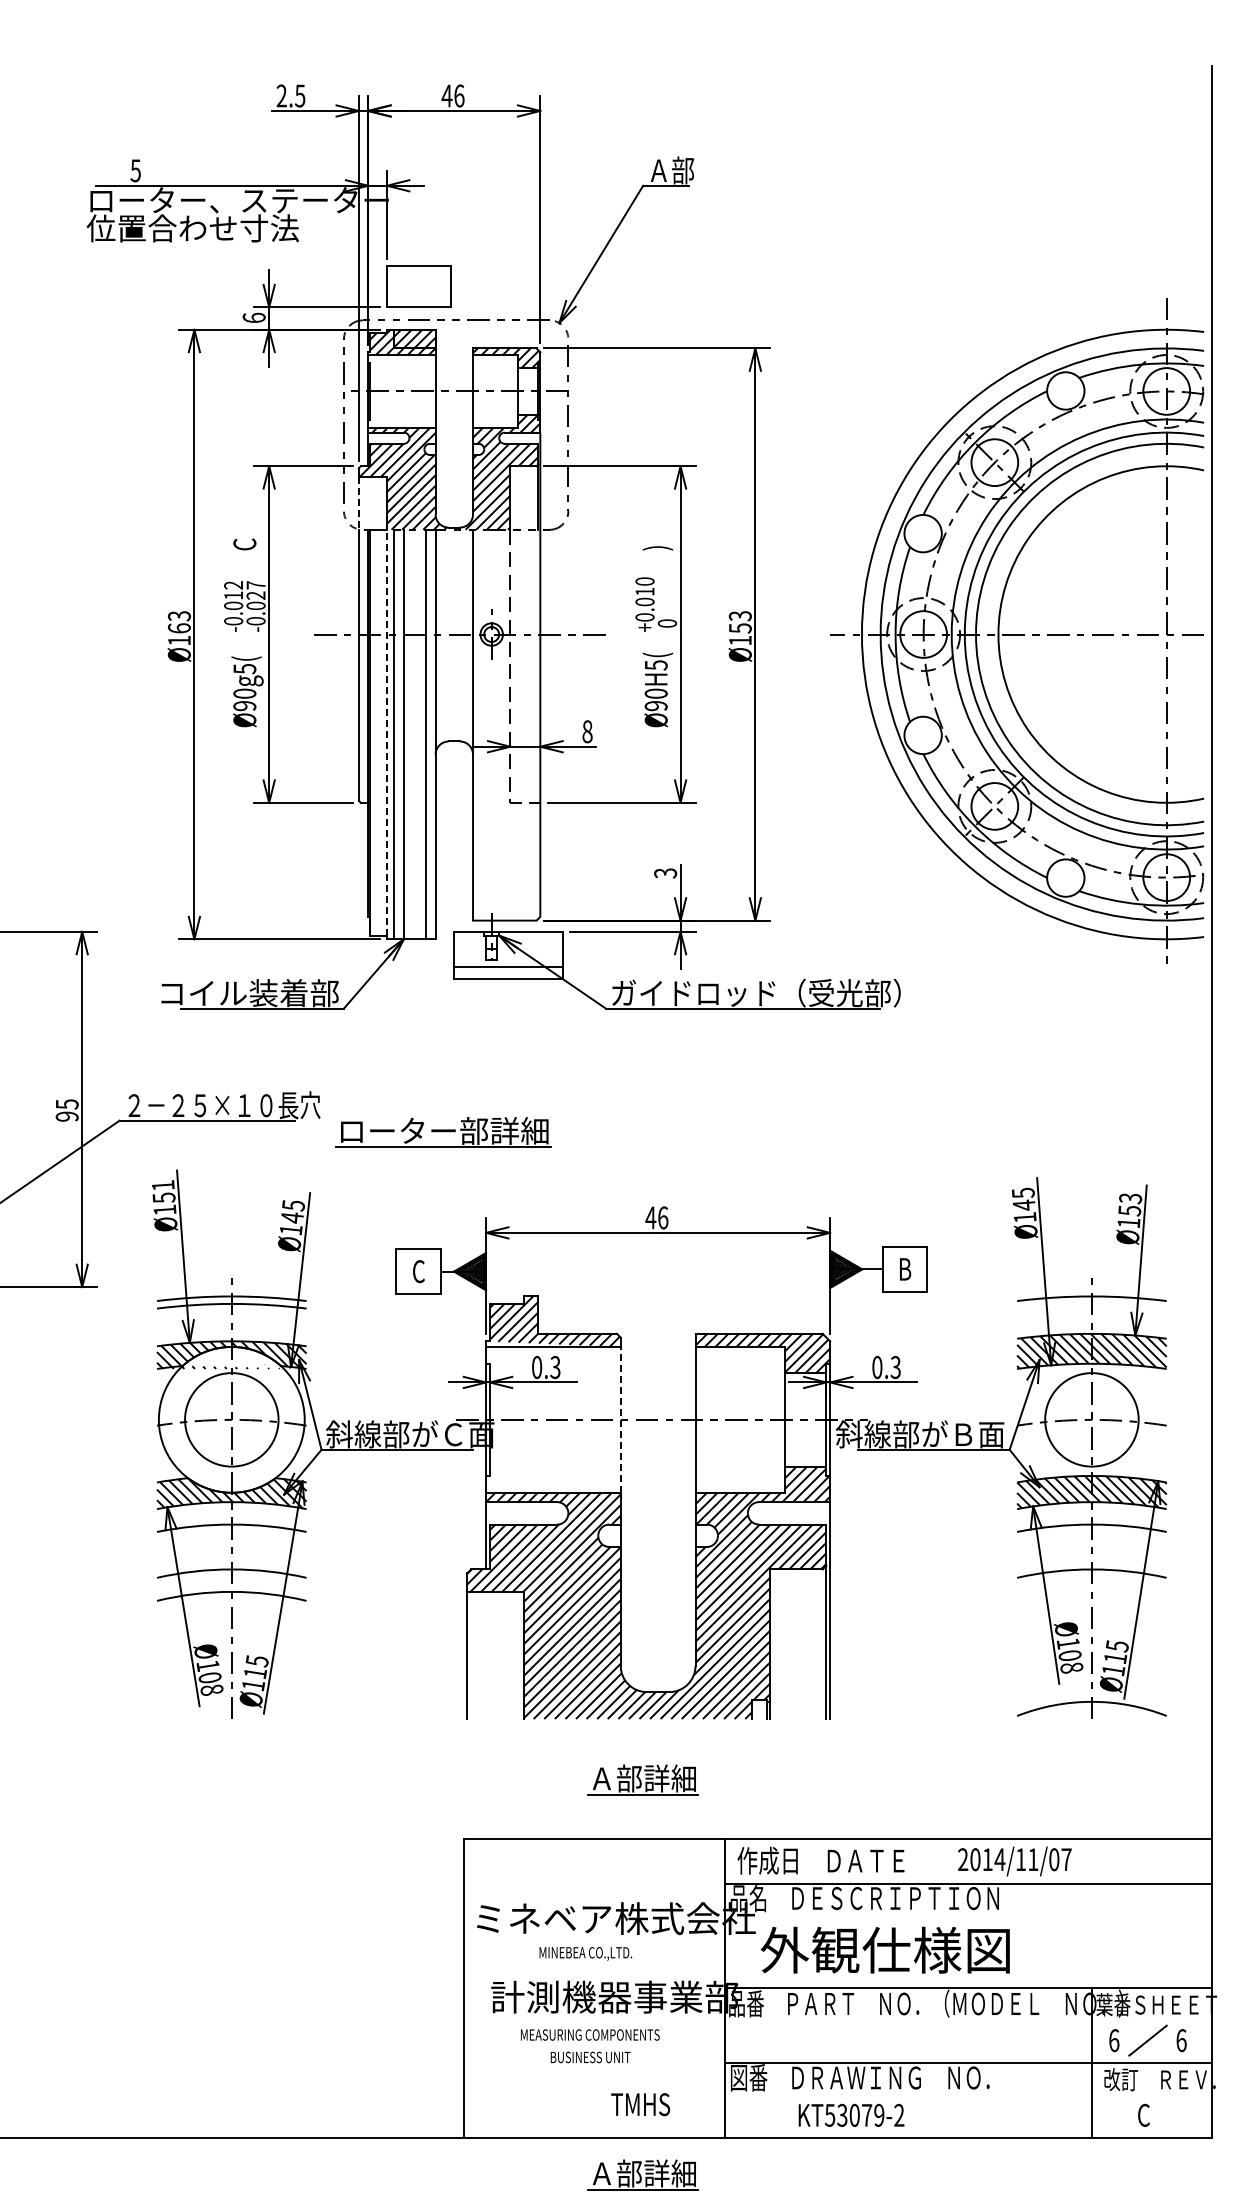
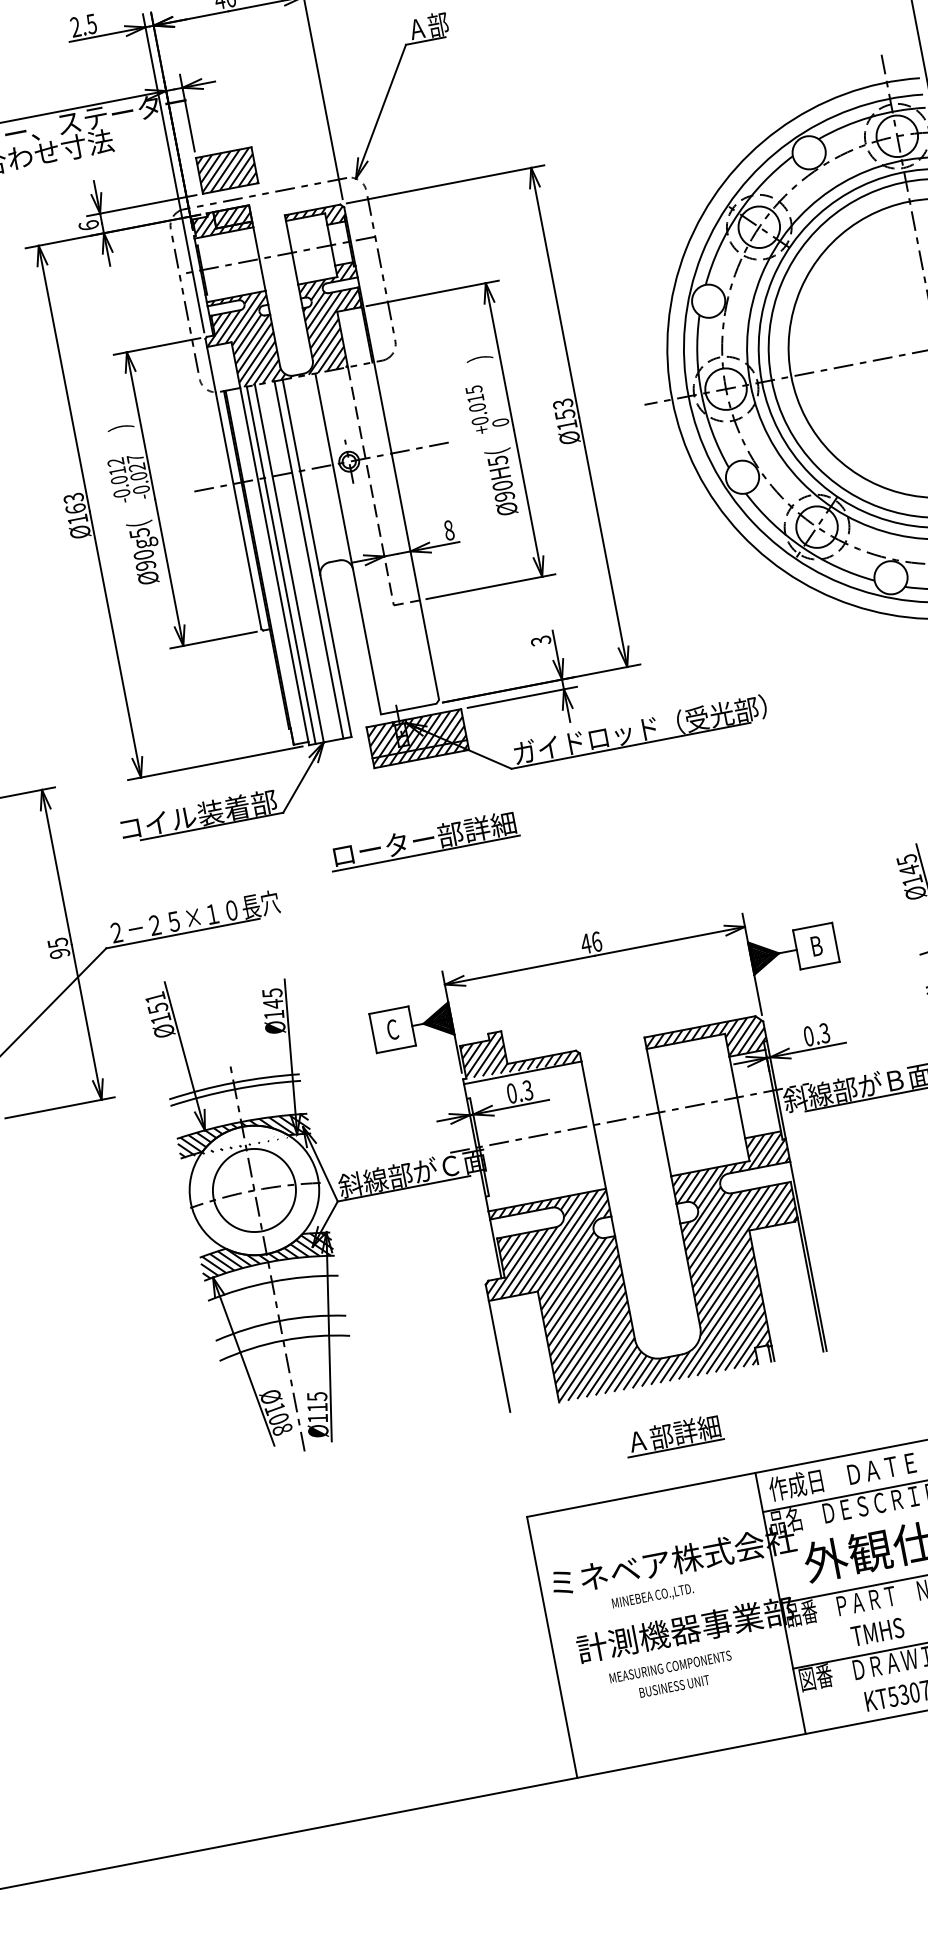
hatch: (418, 286) -> (226, 170), added
line: (358, 504) -> (211, 370), dashed -> solid
text: (246, 544) -> (120, 424), C -> )
text: (644, 581) -> (473, 389), +0.010 -> +0.015
line: (387, 732) -> (274, 564), dashed -> solid
hatch: (508, 954) -> (417, 738), added
part: (443, 1132) -> (423, 840), moved
line: (620, 1419) -> (593, 1124), dashed -> solid
text: (640, 2104) -> (877, 1632), moved
part: (642, 2174) -> (739, 1779), removed

